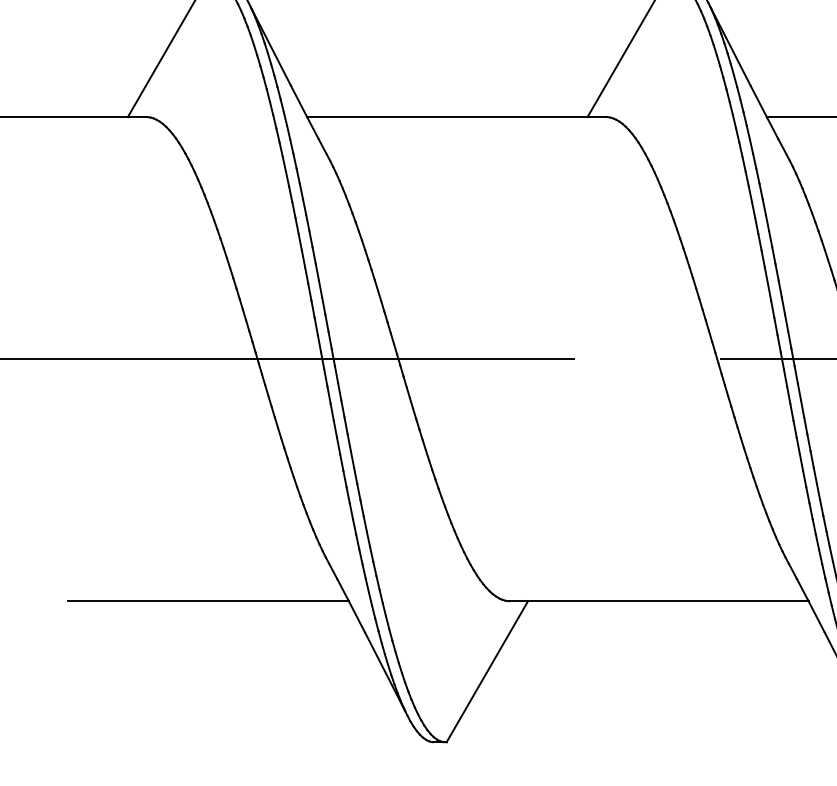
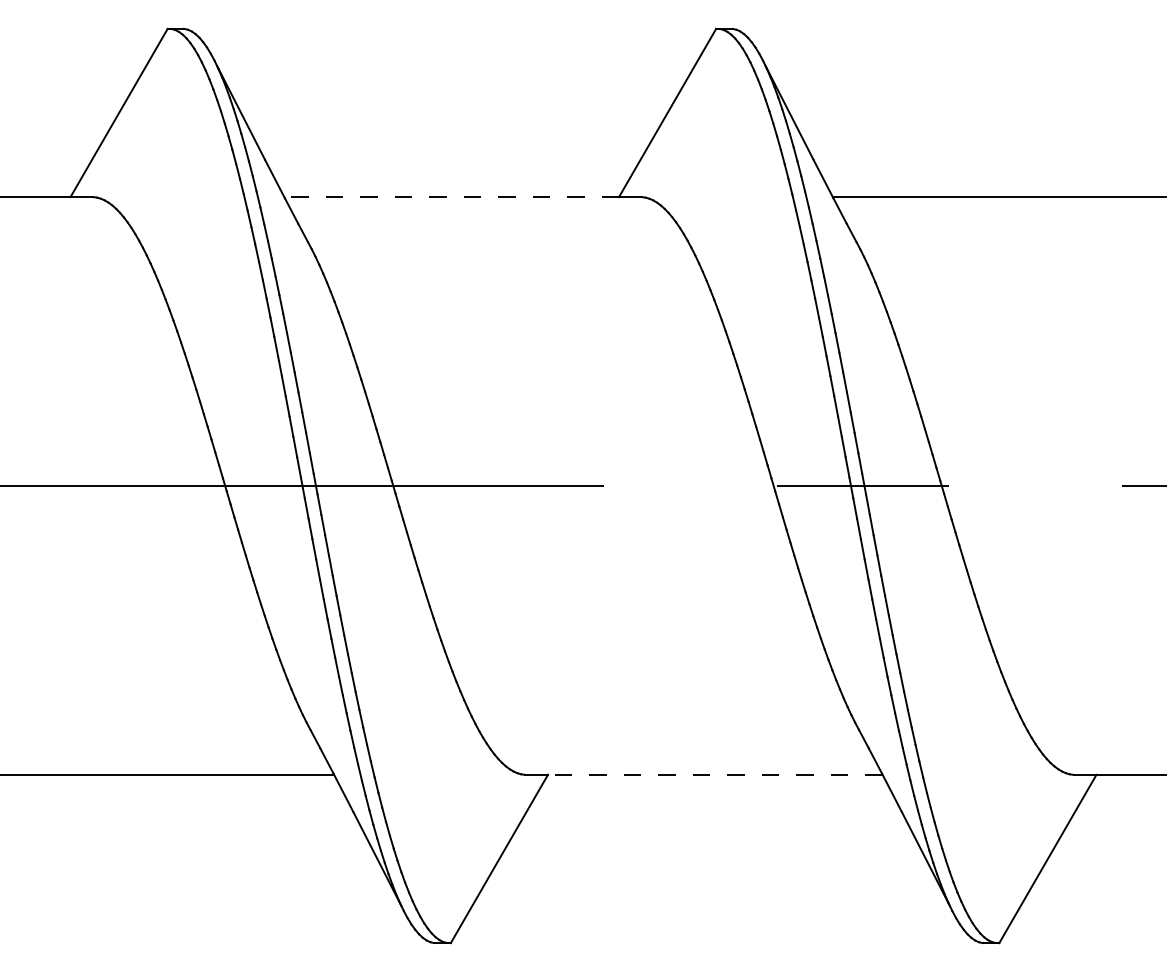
line: (447, 117) -> (451, 197), solid -> dashed
line: (667, 600) -> (714, 774), solid -> dashed

